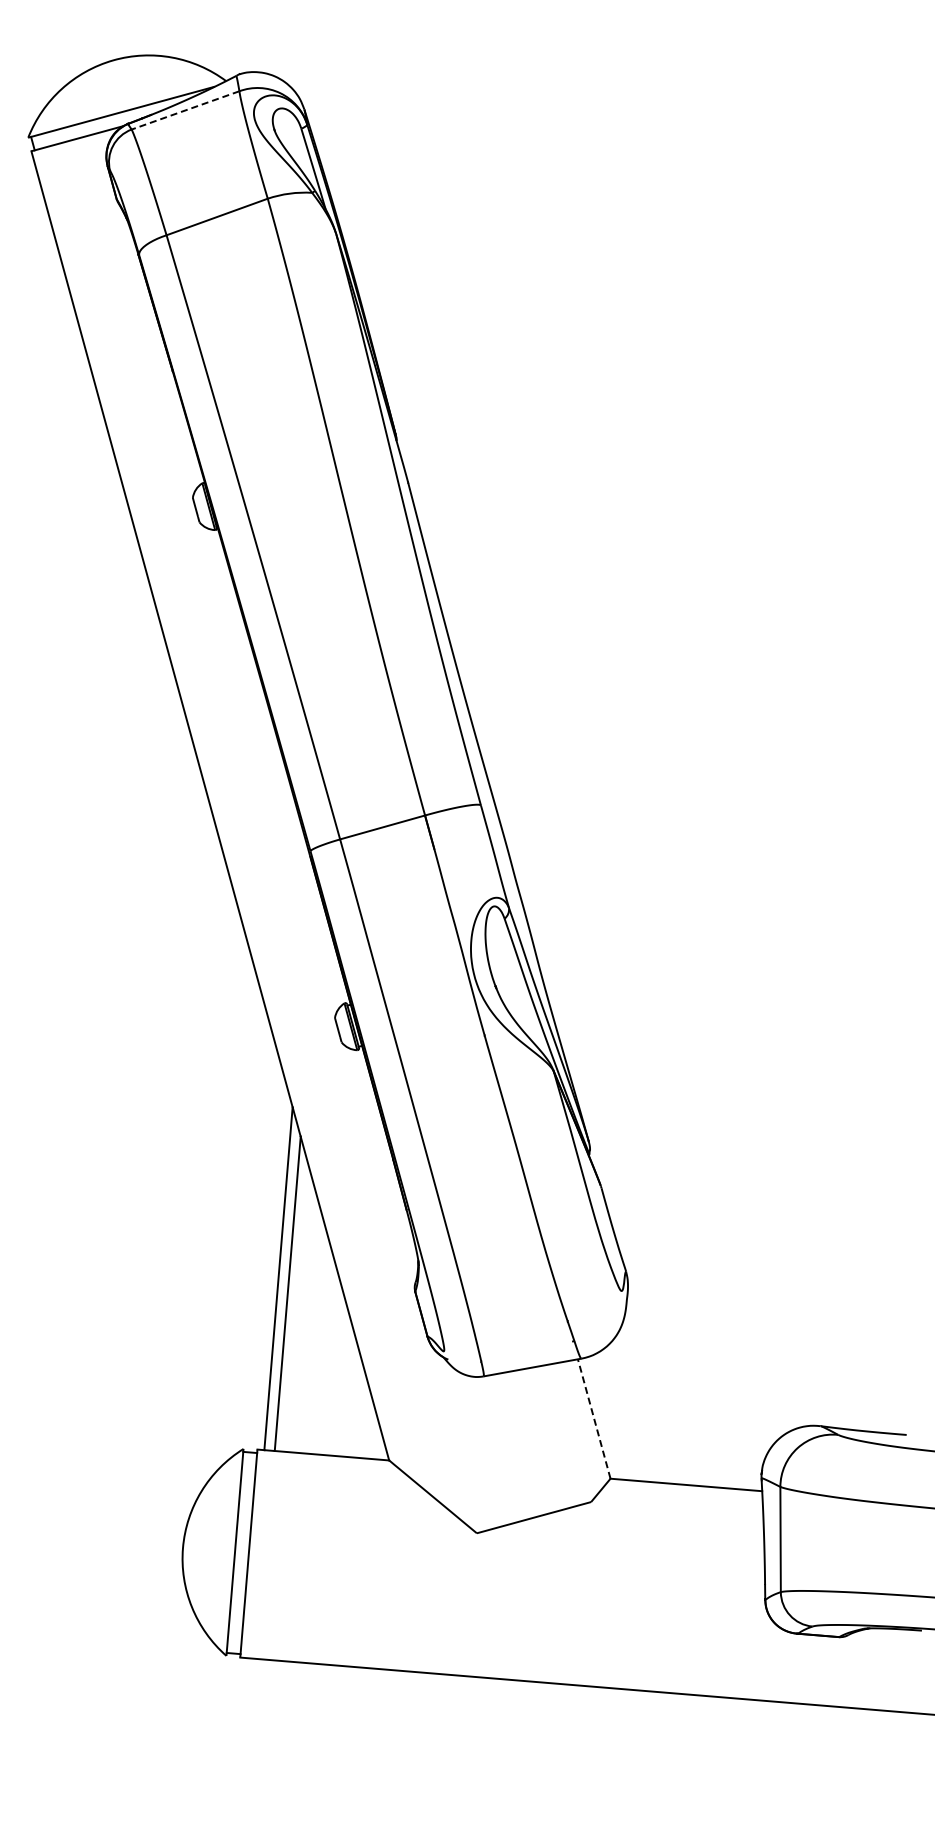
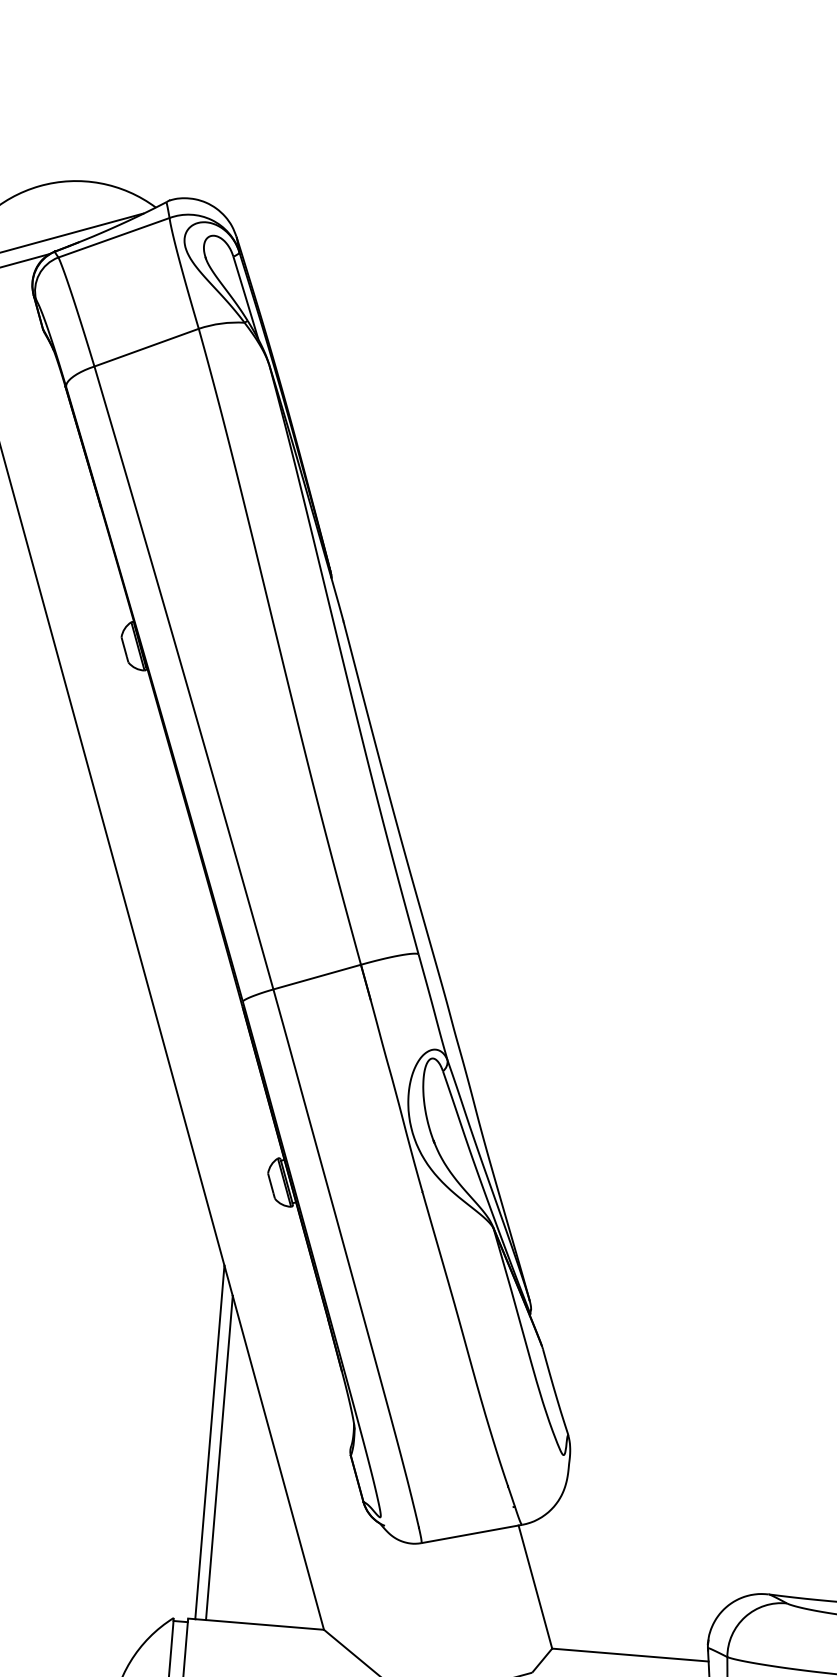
line: (185, 110) -> (113, 237), dashed -> solid
line: (594, 1419) -> (535, 1587), dashed -> solid

